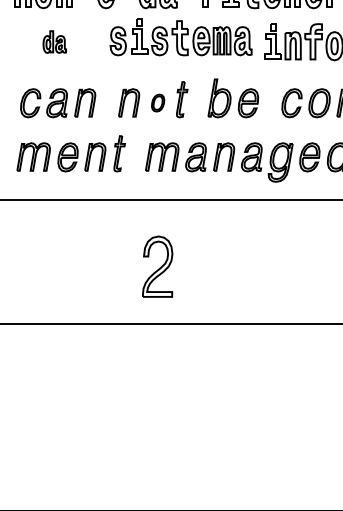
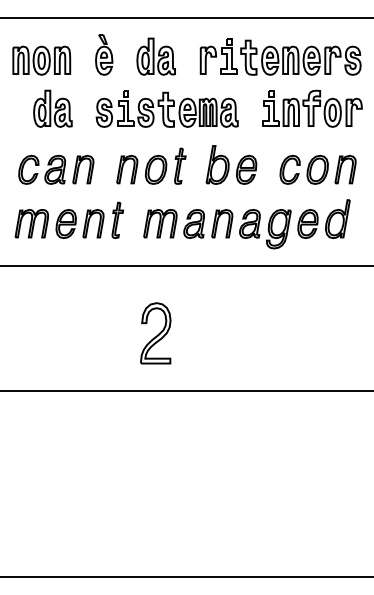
part: (180, 36) -> (166, 108), moved
part: (54, 41) -> (52, 108), size x1.67
part: (158, 102) -> (156, 169), size x1.67

